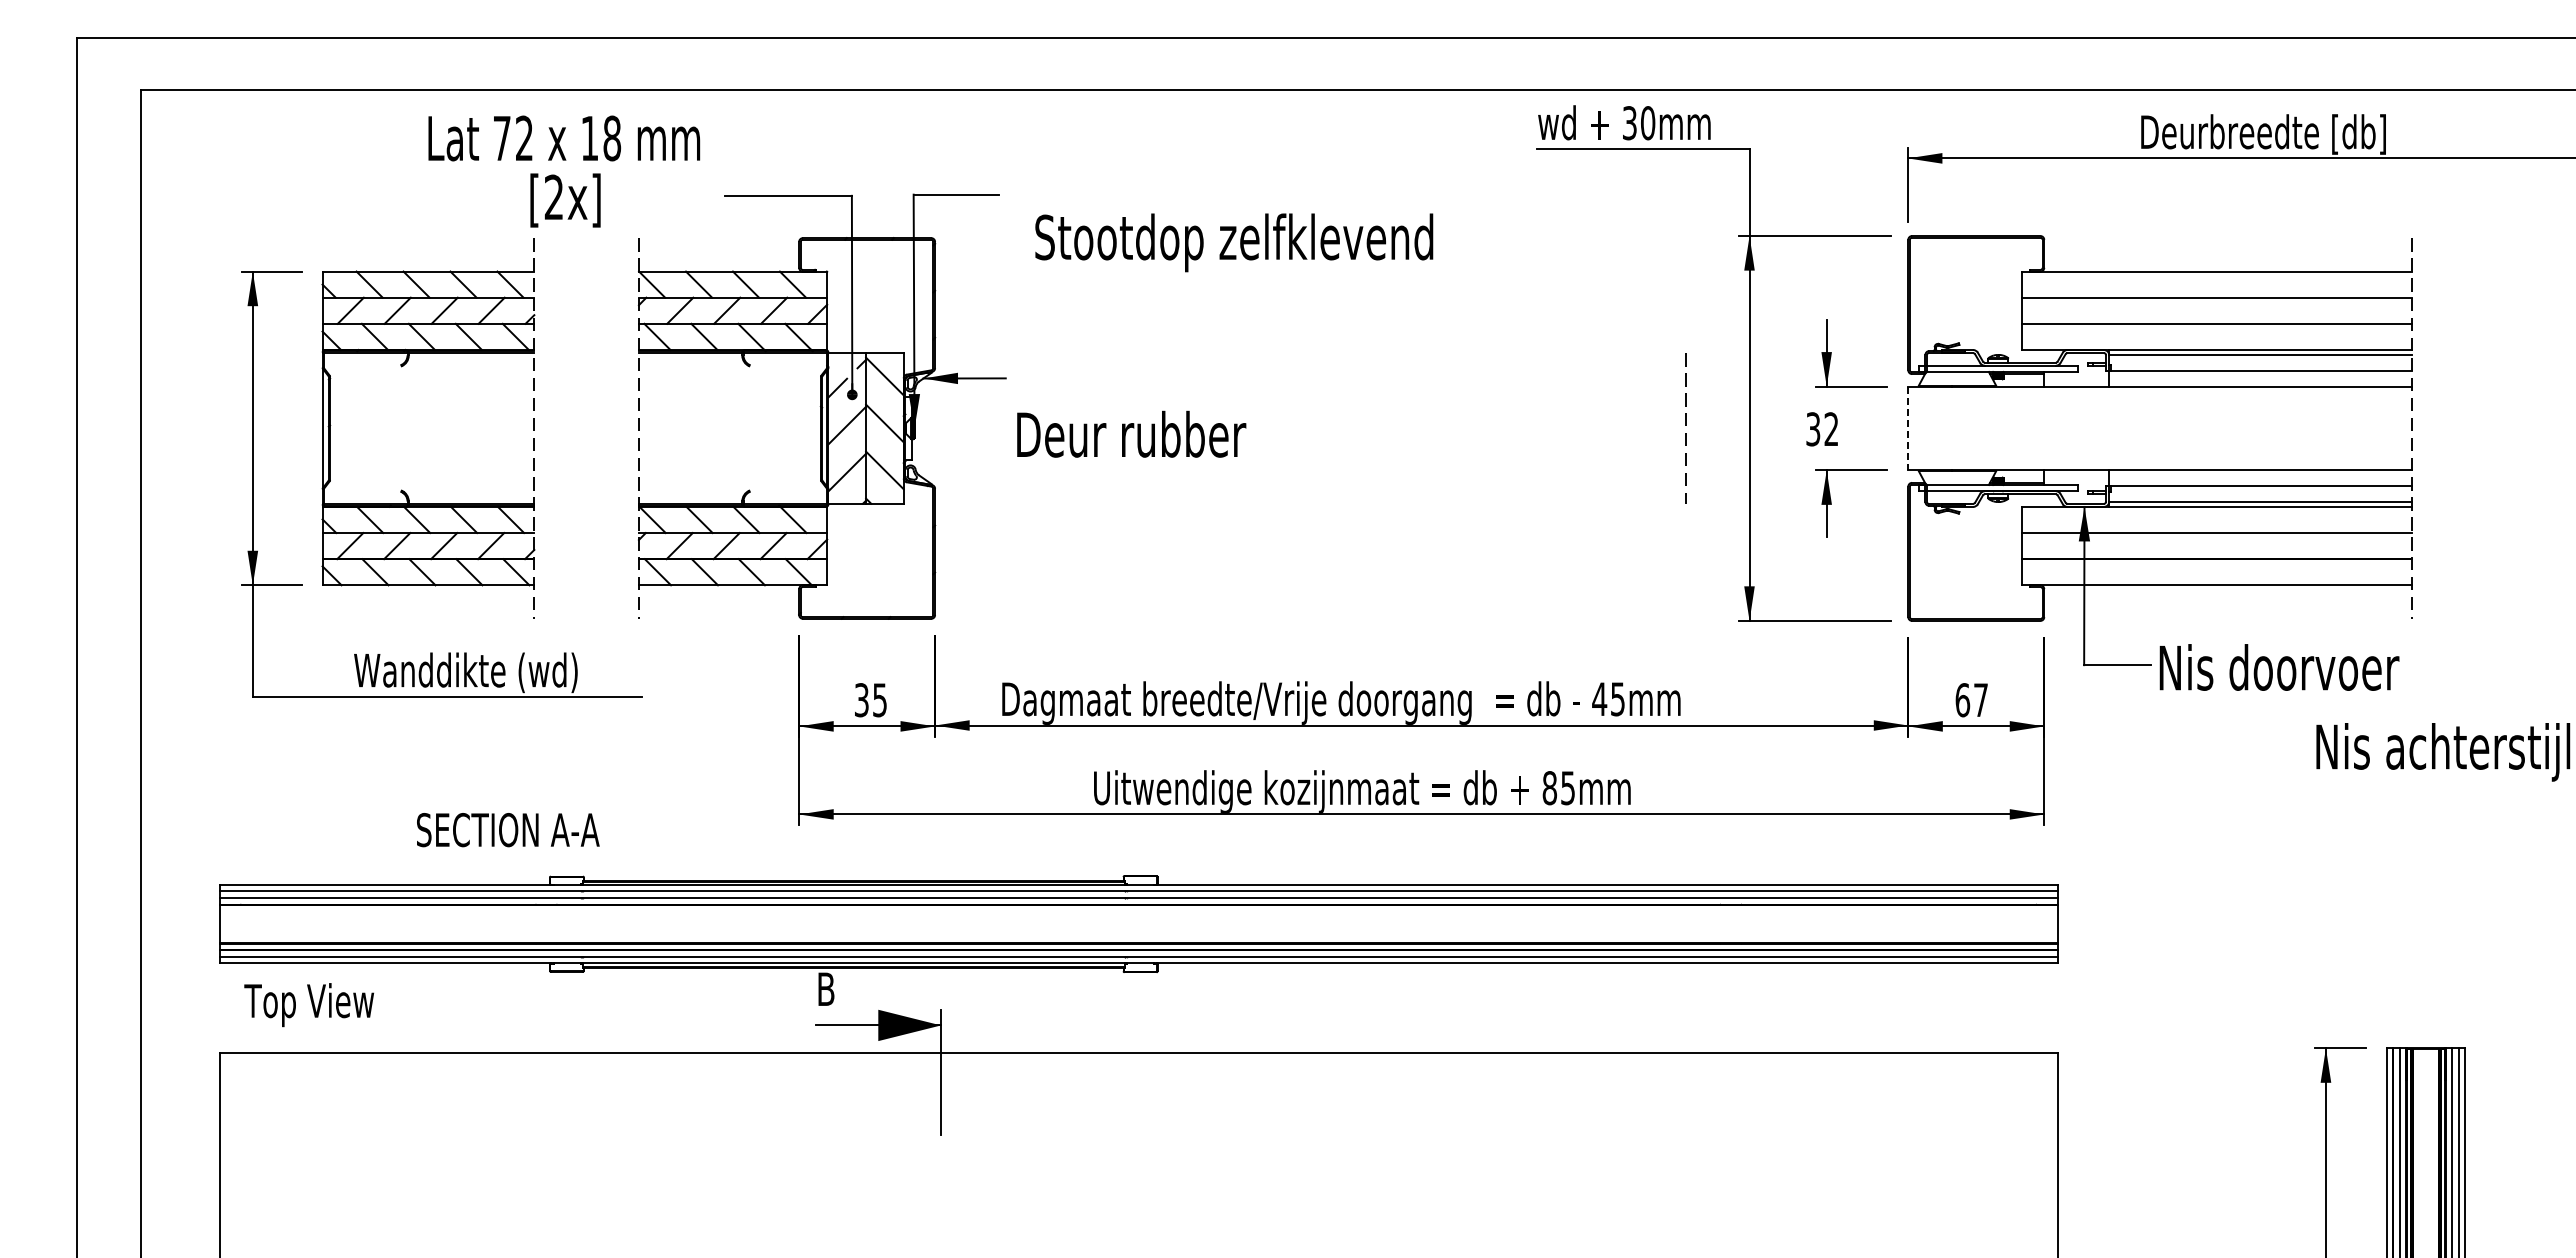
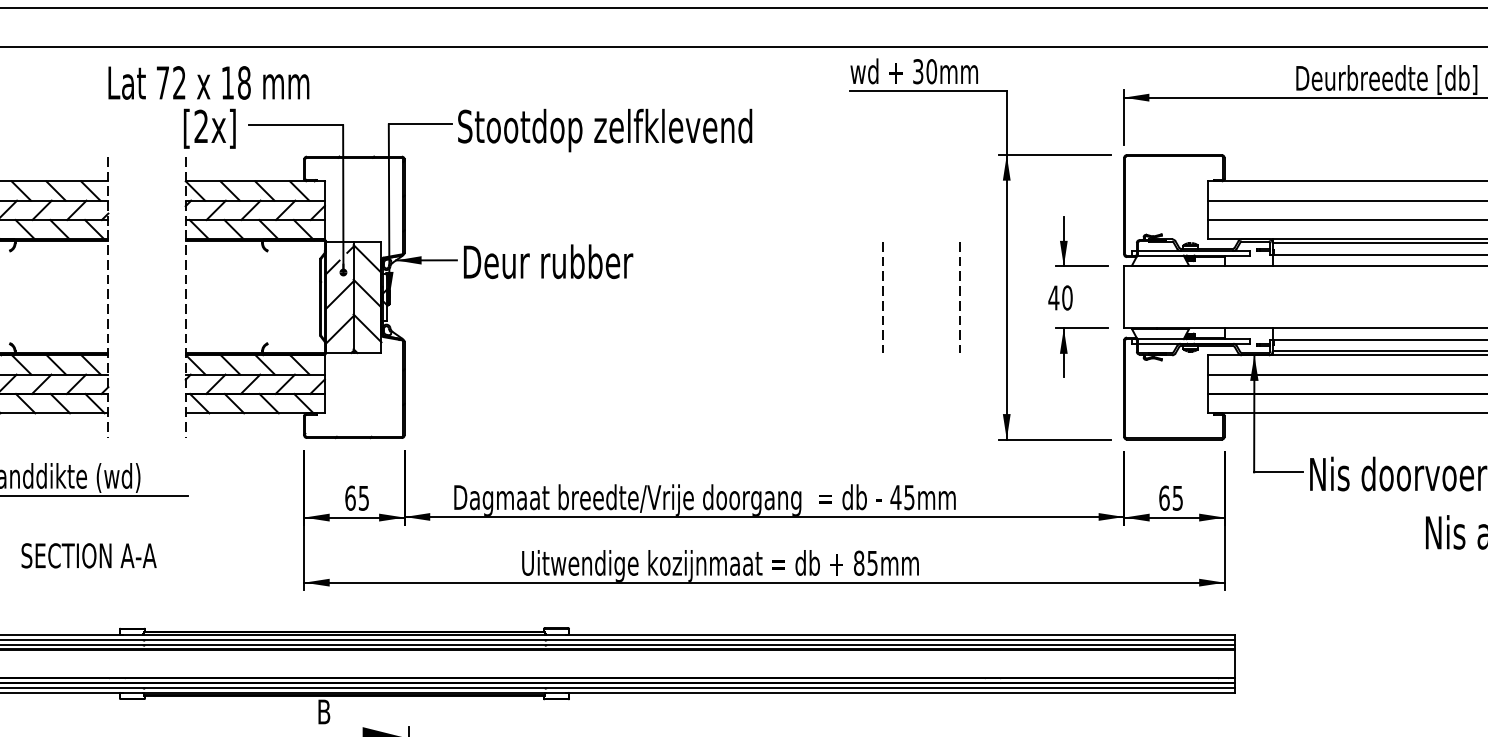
text: (564, 171) -> (209, 107), moved
text: (1234, 242) -> (605, 130), moved
line: (1581, 425) -> (882, 295), added
line: (1907, 428) -> (1123, 297), dashed -> solid
text: (1821, 429) -> (1059, 298), 32 -> 40
text: (1131, 433) -> (548, 261), moved
text: (861, 700) -> (350, 498), 35 -> 65
text: (1980, 700) -> (1177, 498), 67 -> 65
text: (508, 830) -> (89, 556), moved

